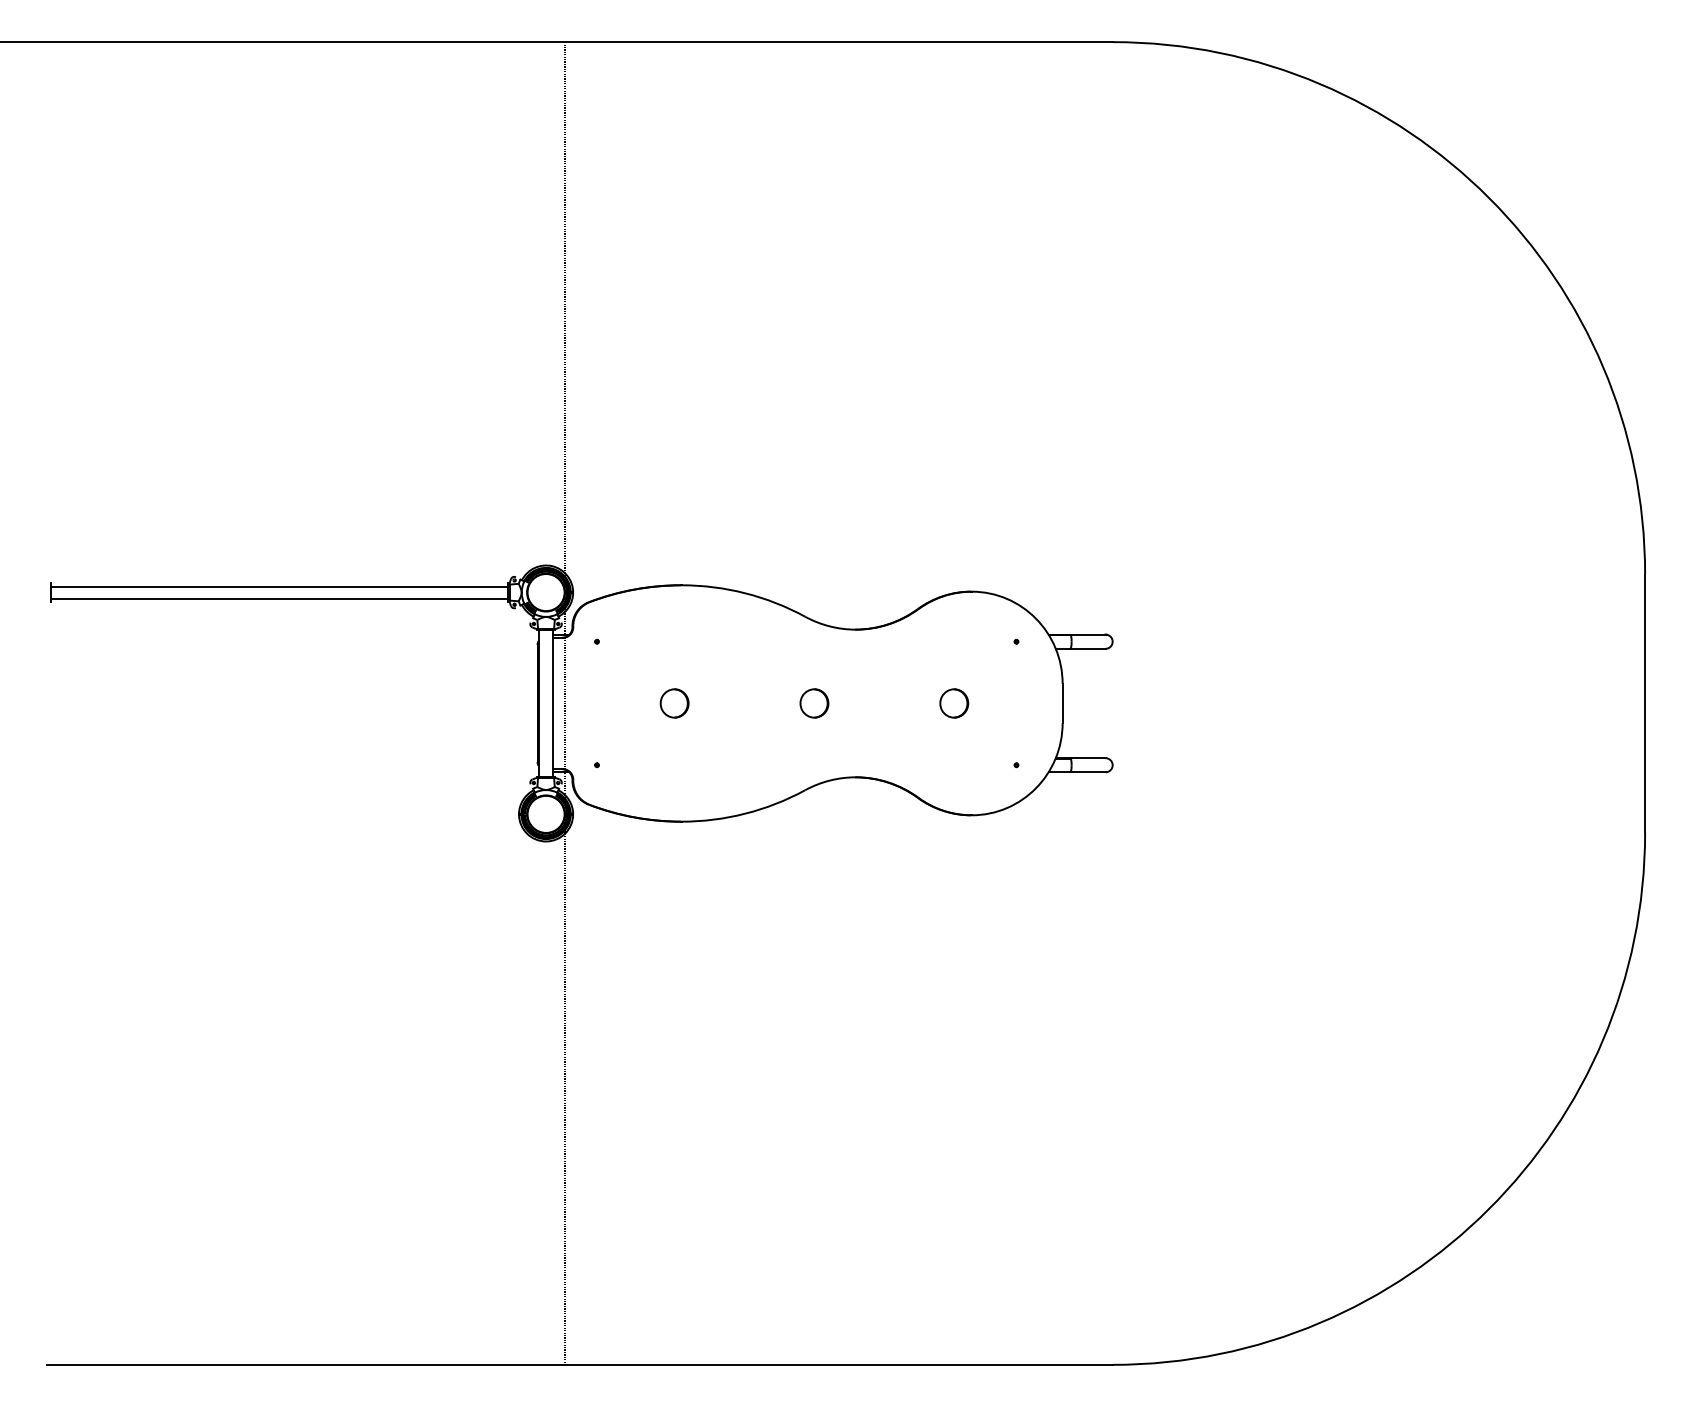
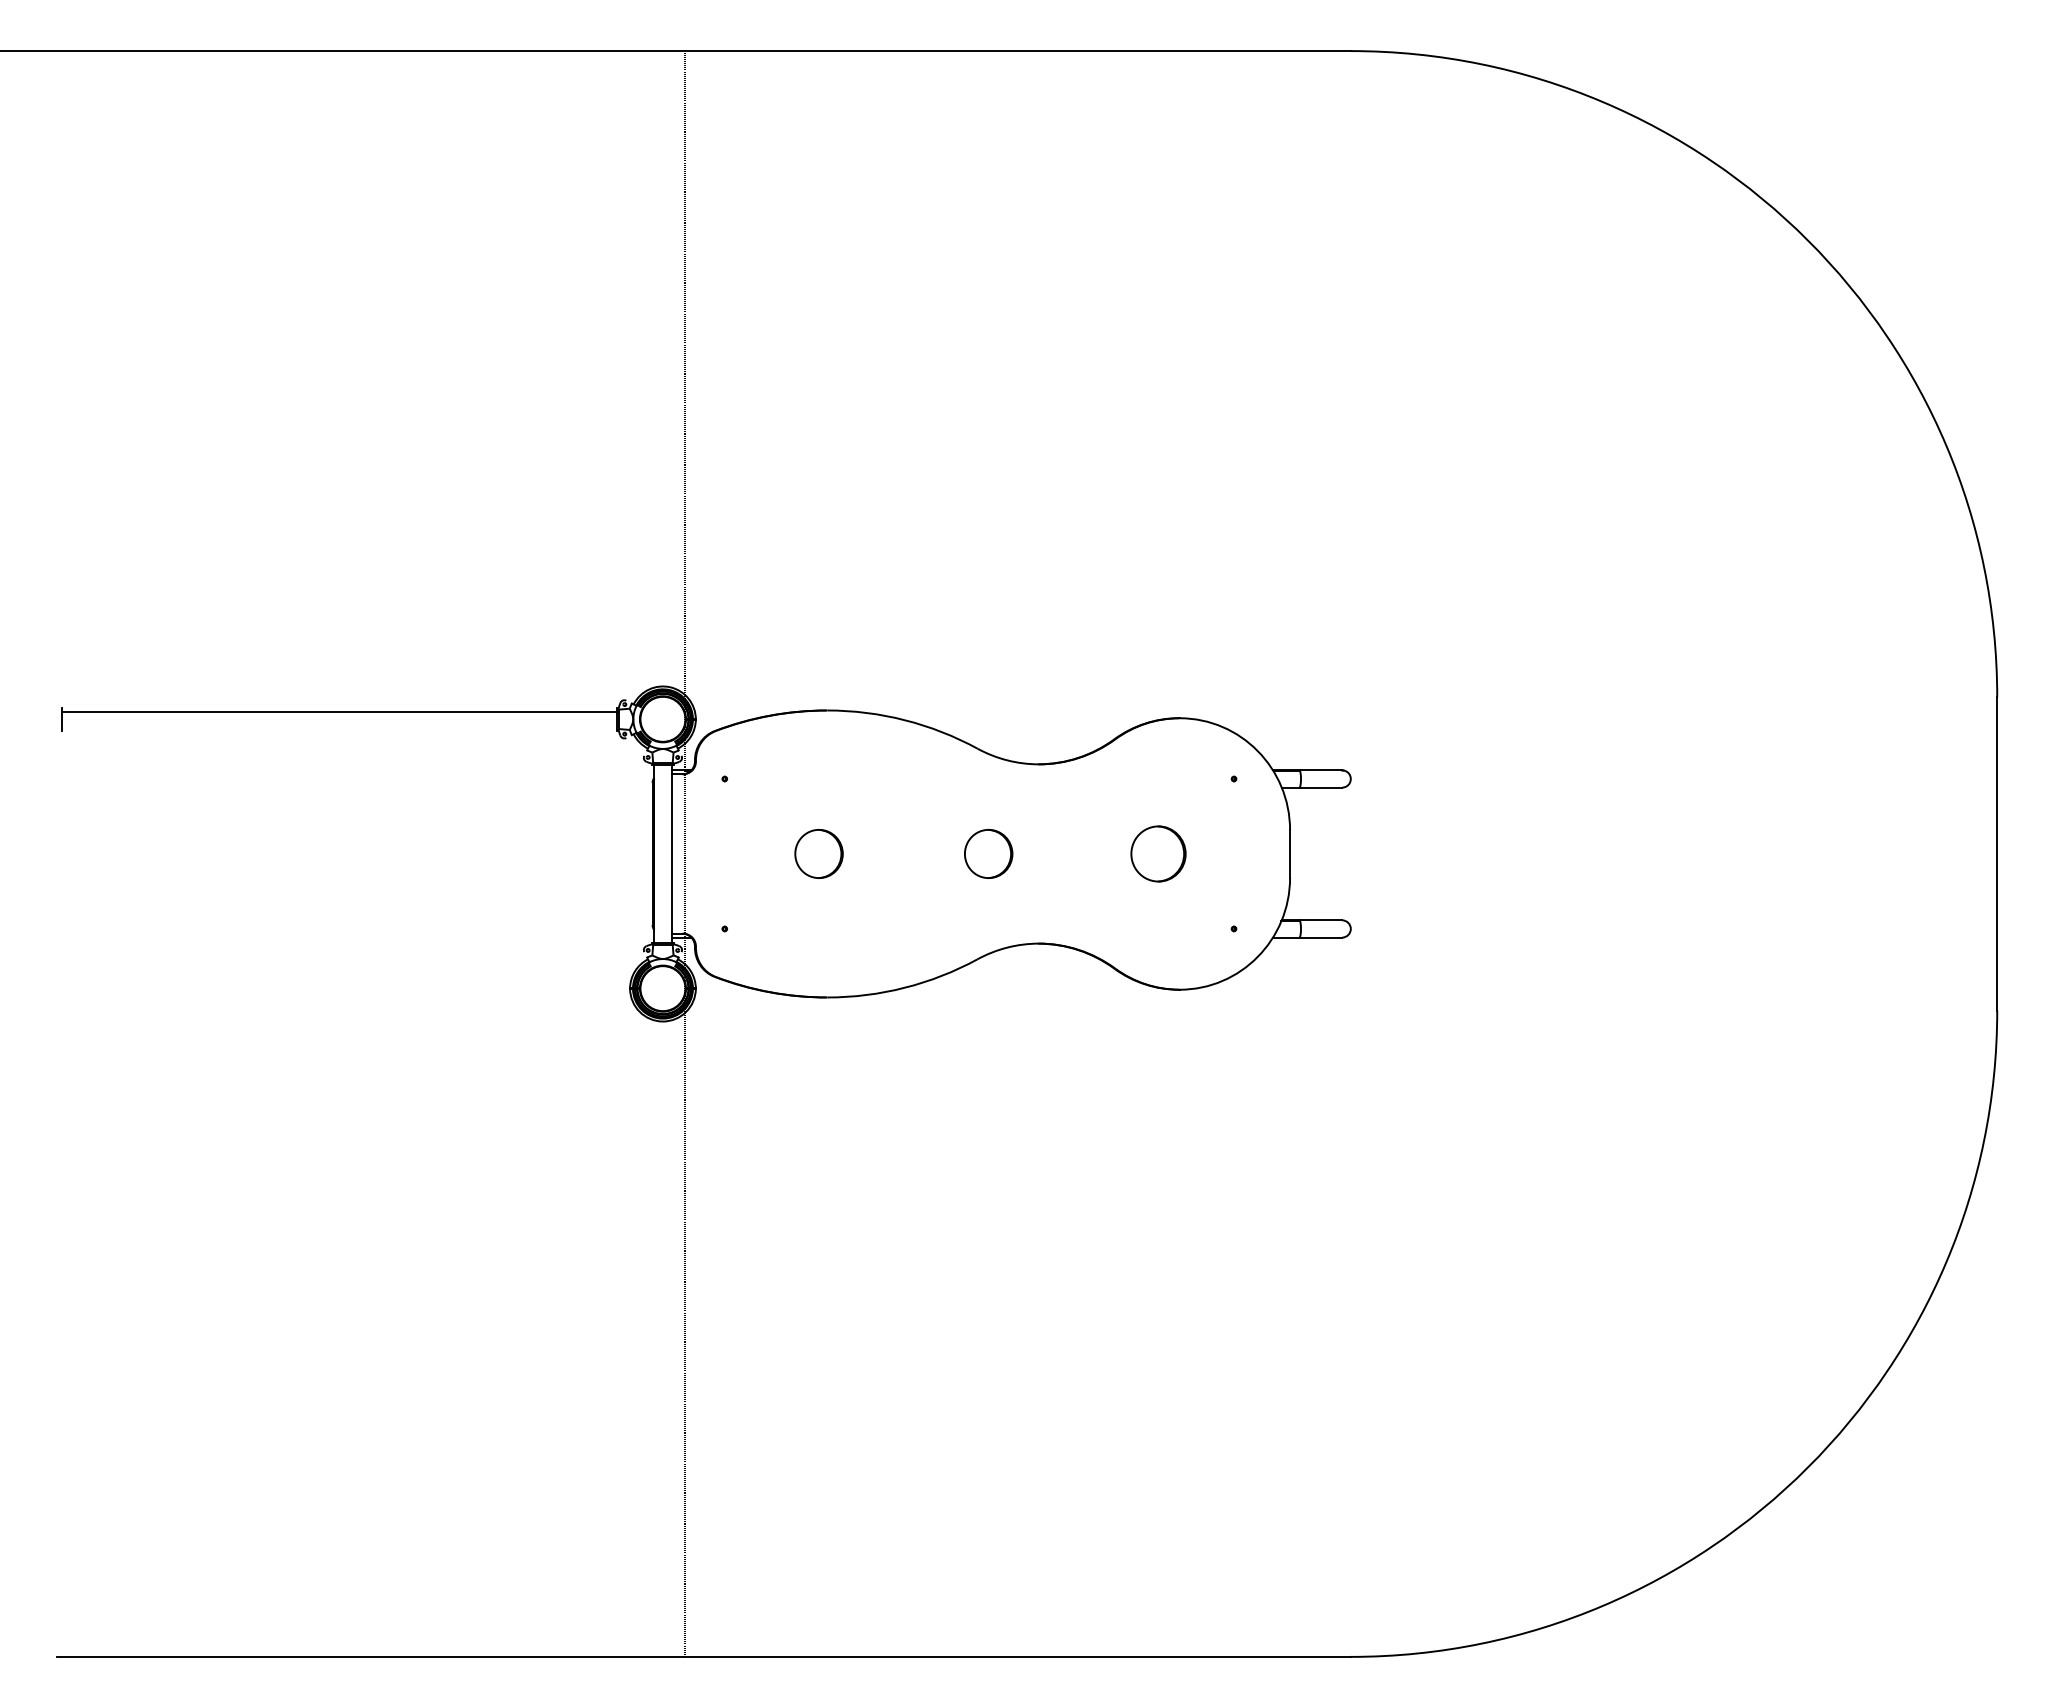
line: (279, 598) -> (339, 726), removed
part: (674, 703) -> (818, 853), size x1.4
part: (814, 703) -> (988, 853), size x1.4
part: (954, 703) -> (1158, 853), size x1.6

